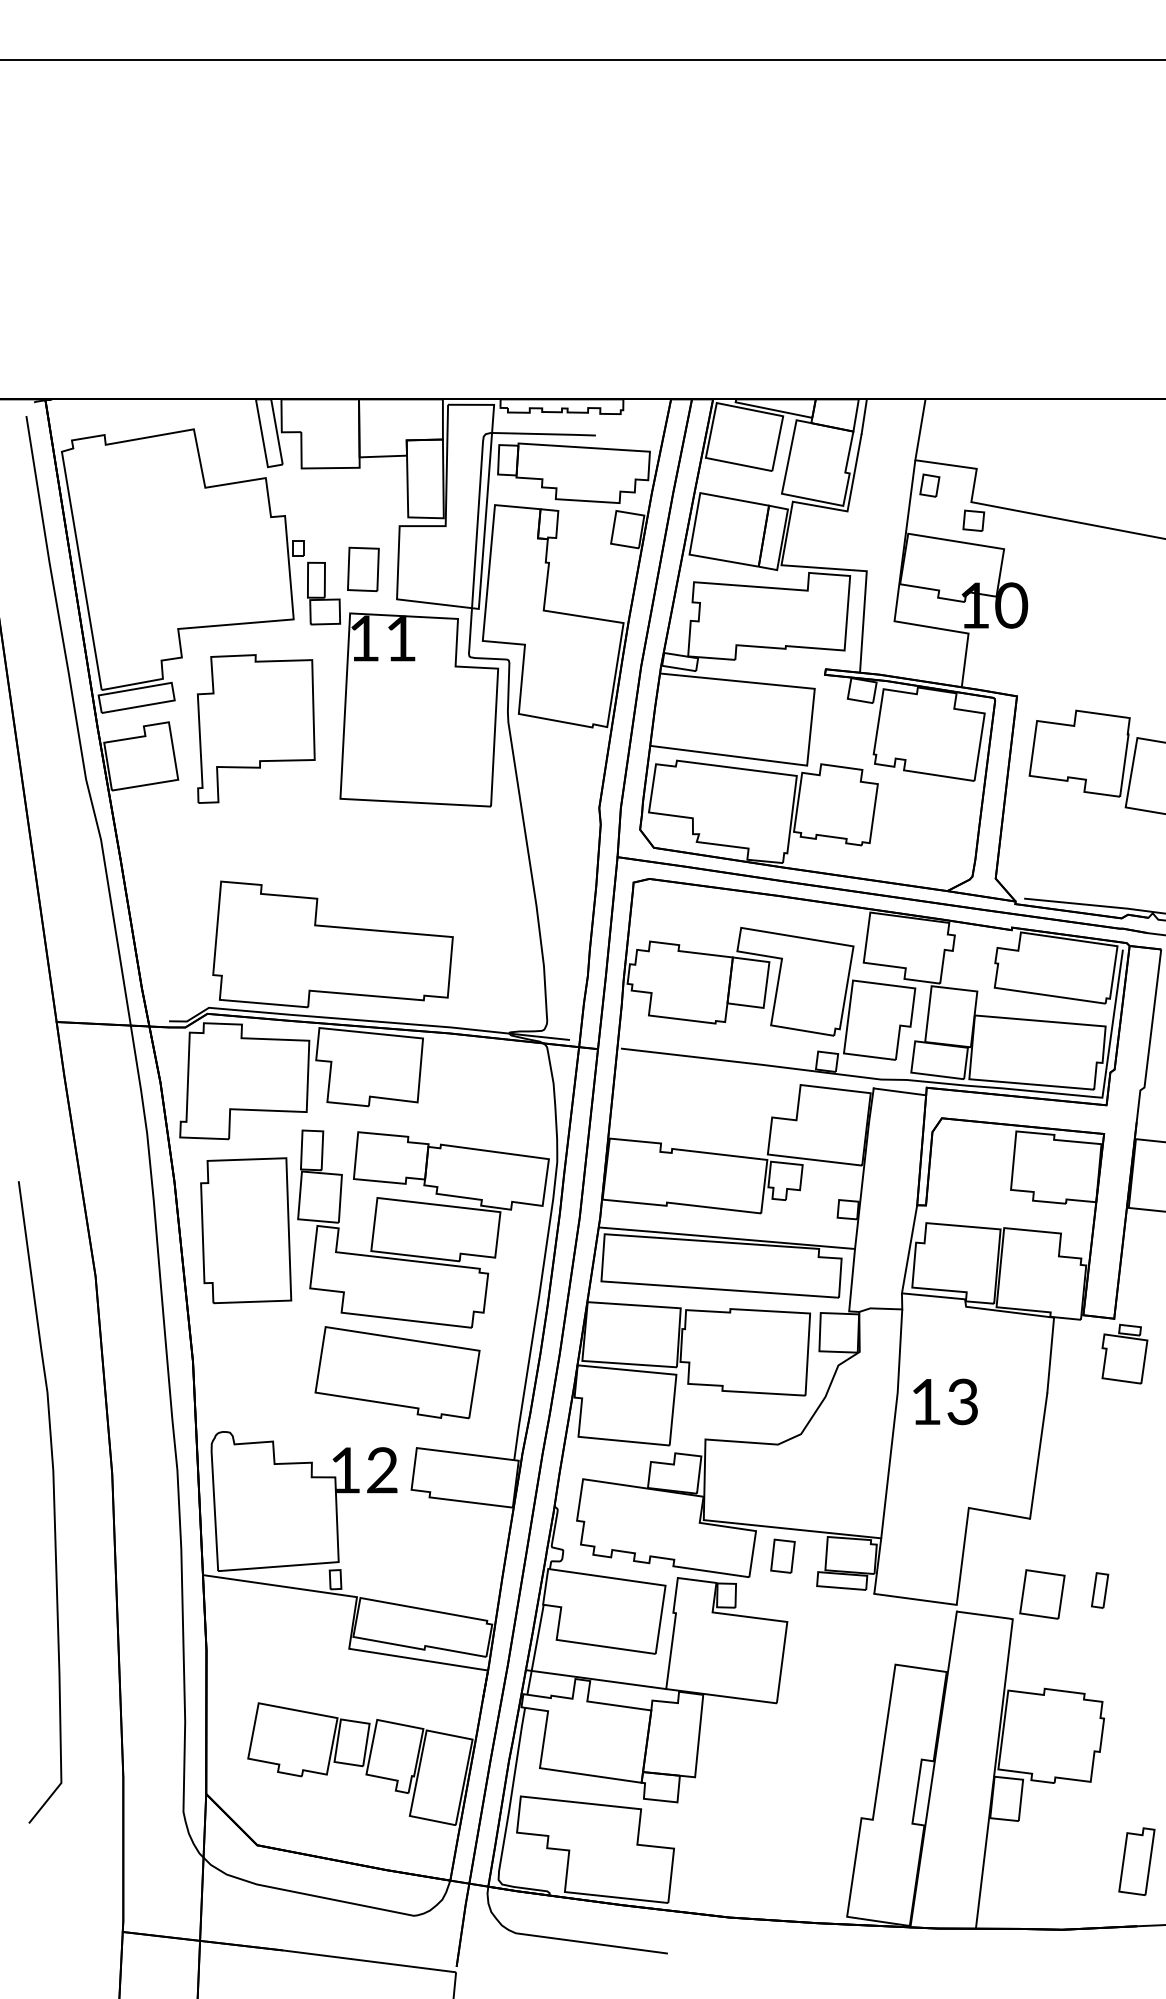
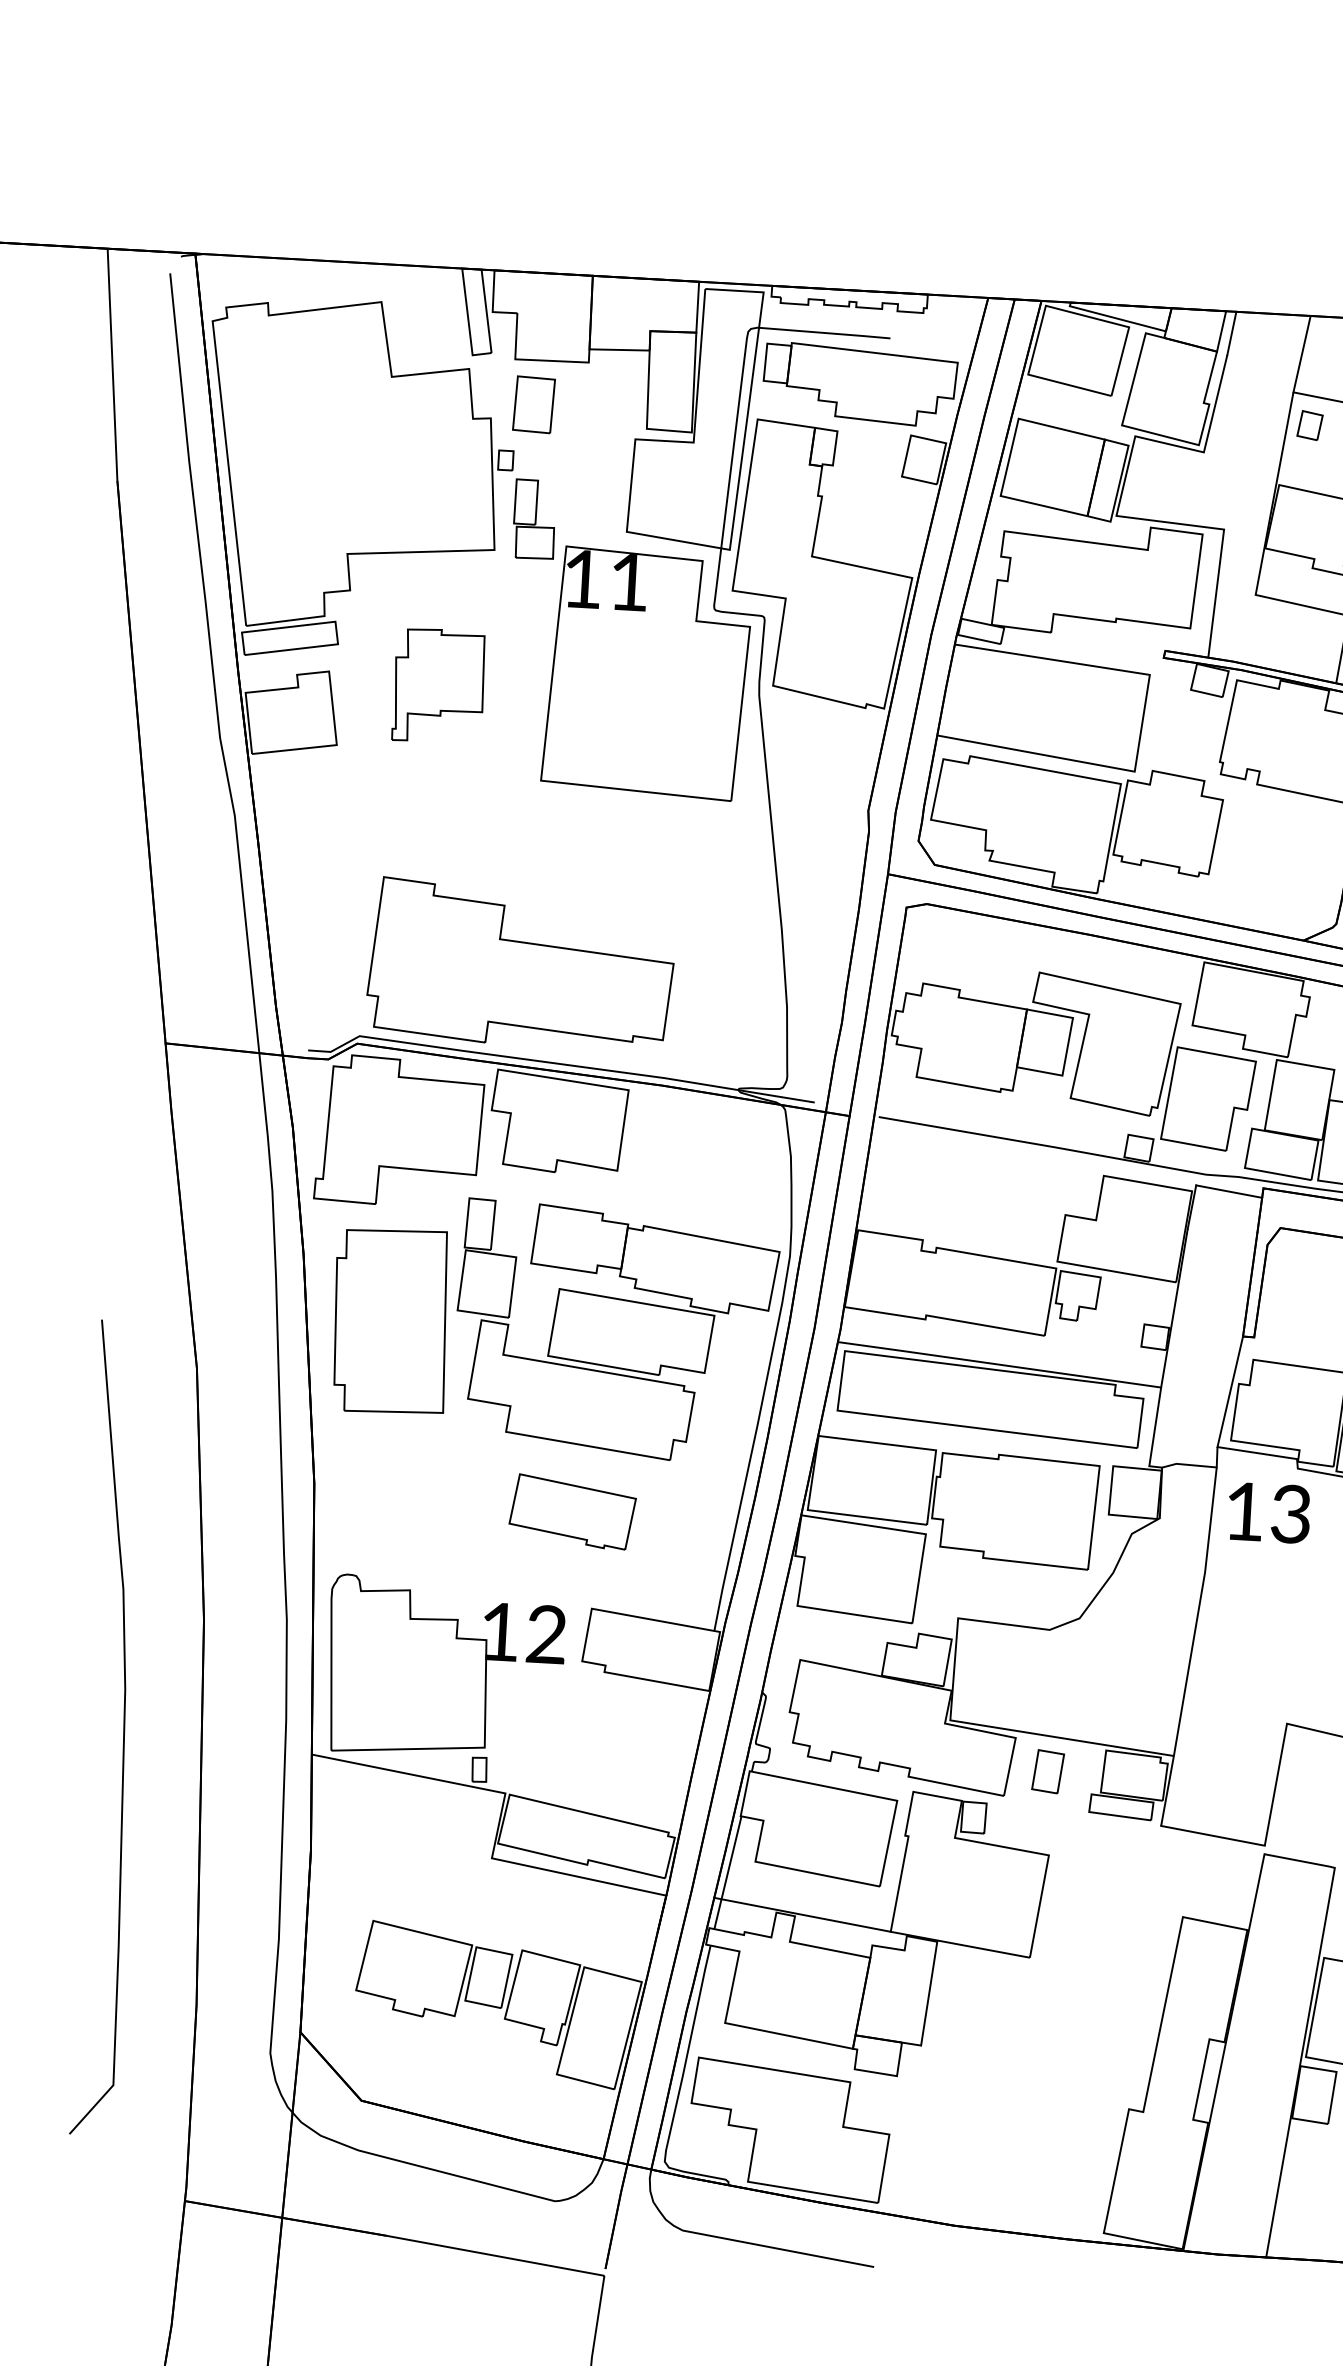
part: (363, 568) -> (534, 403), moved
part: (255, 728) -> (438, 685), size x0.6
part: (397, 1372) -> (572, 1511), size x0.6
text: (945, 1401) -> (1269, 1512), moved
curve: (53, 1502) -> (123, 1729), moved

